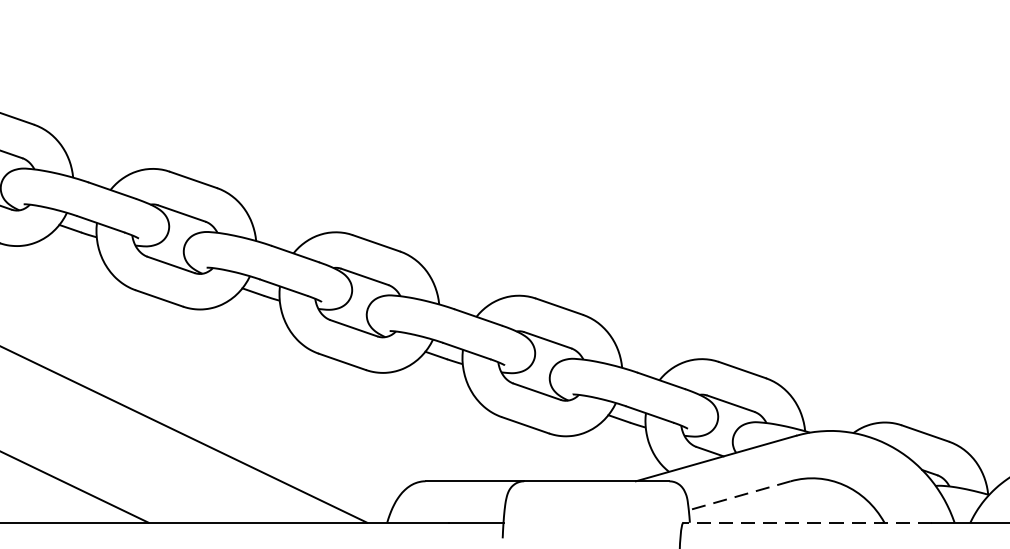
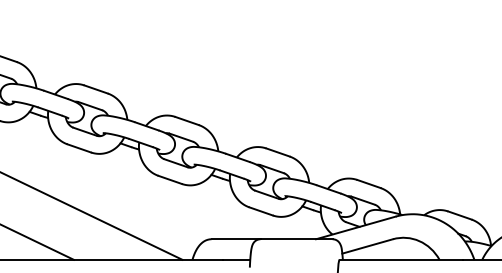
line: (739, 495) -> (367, 246), dashed -> solid
line: (807, 522) -> (401, 259), dashed -> solid

